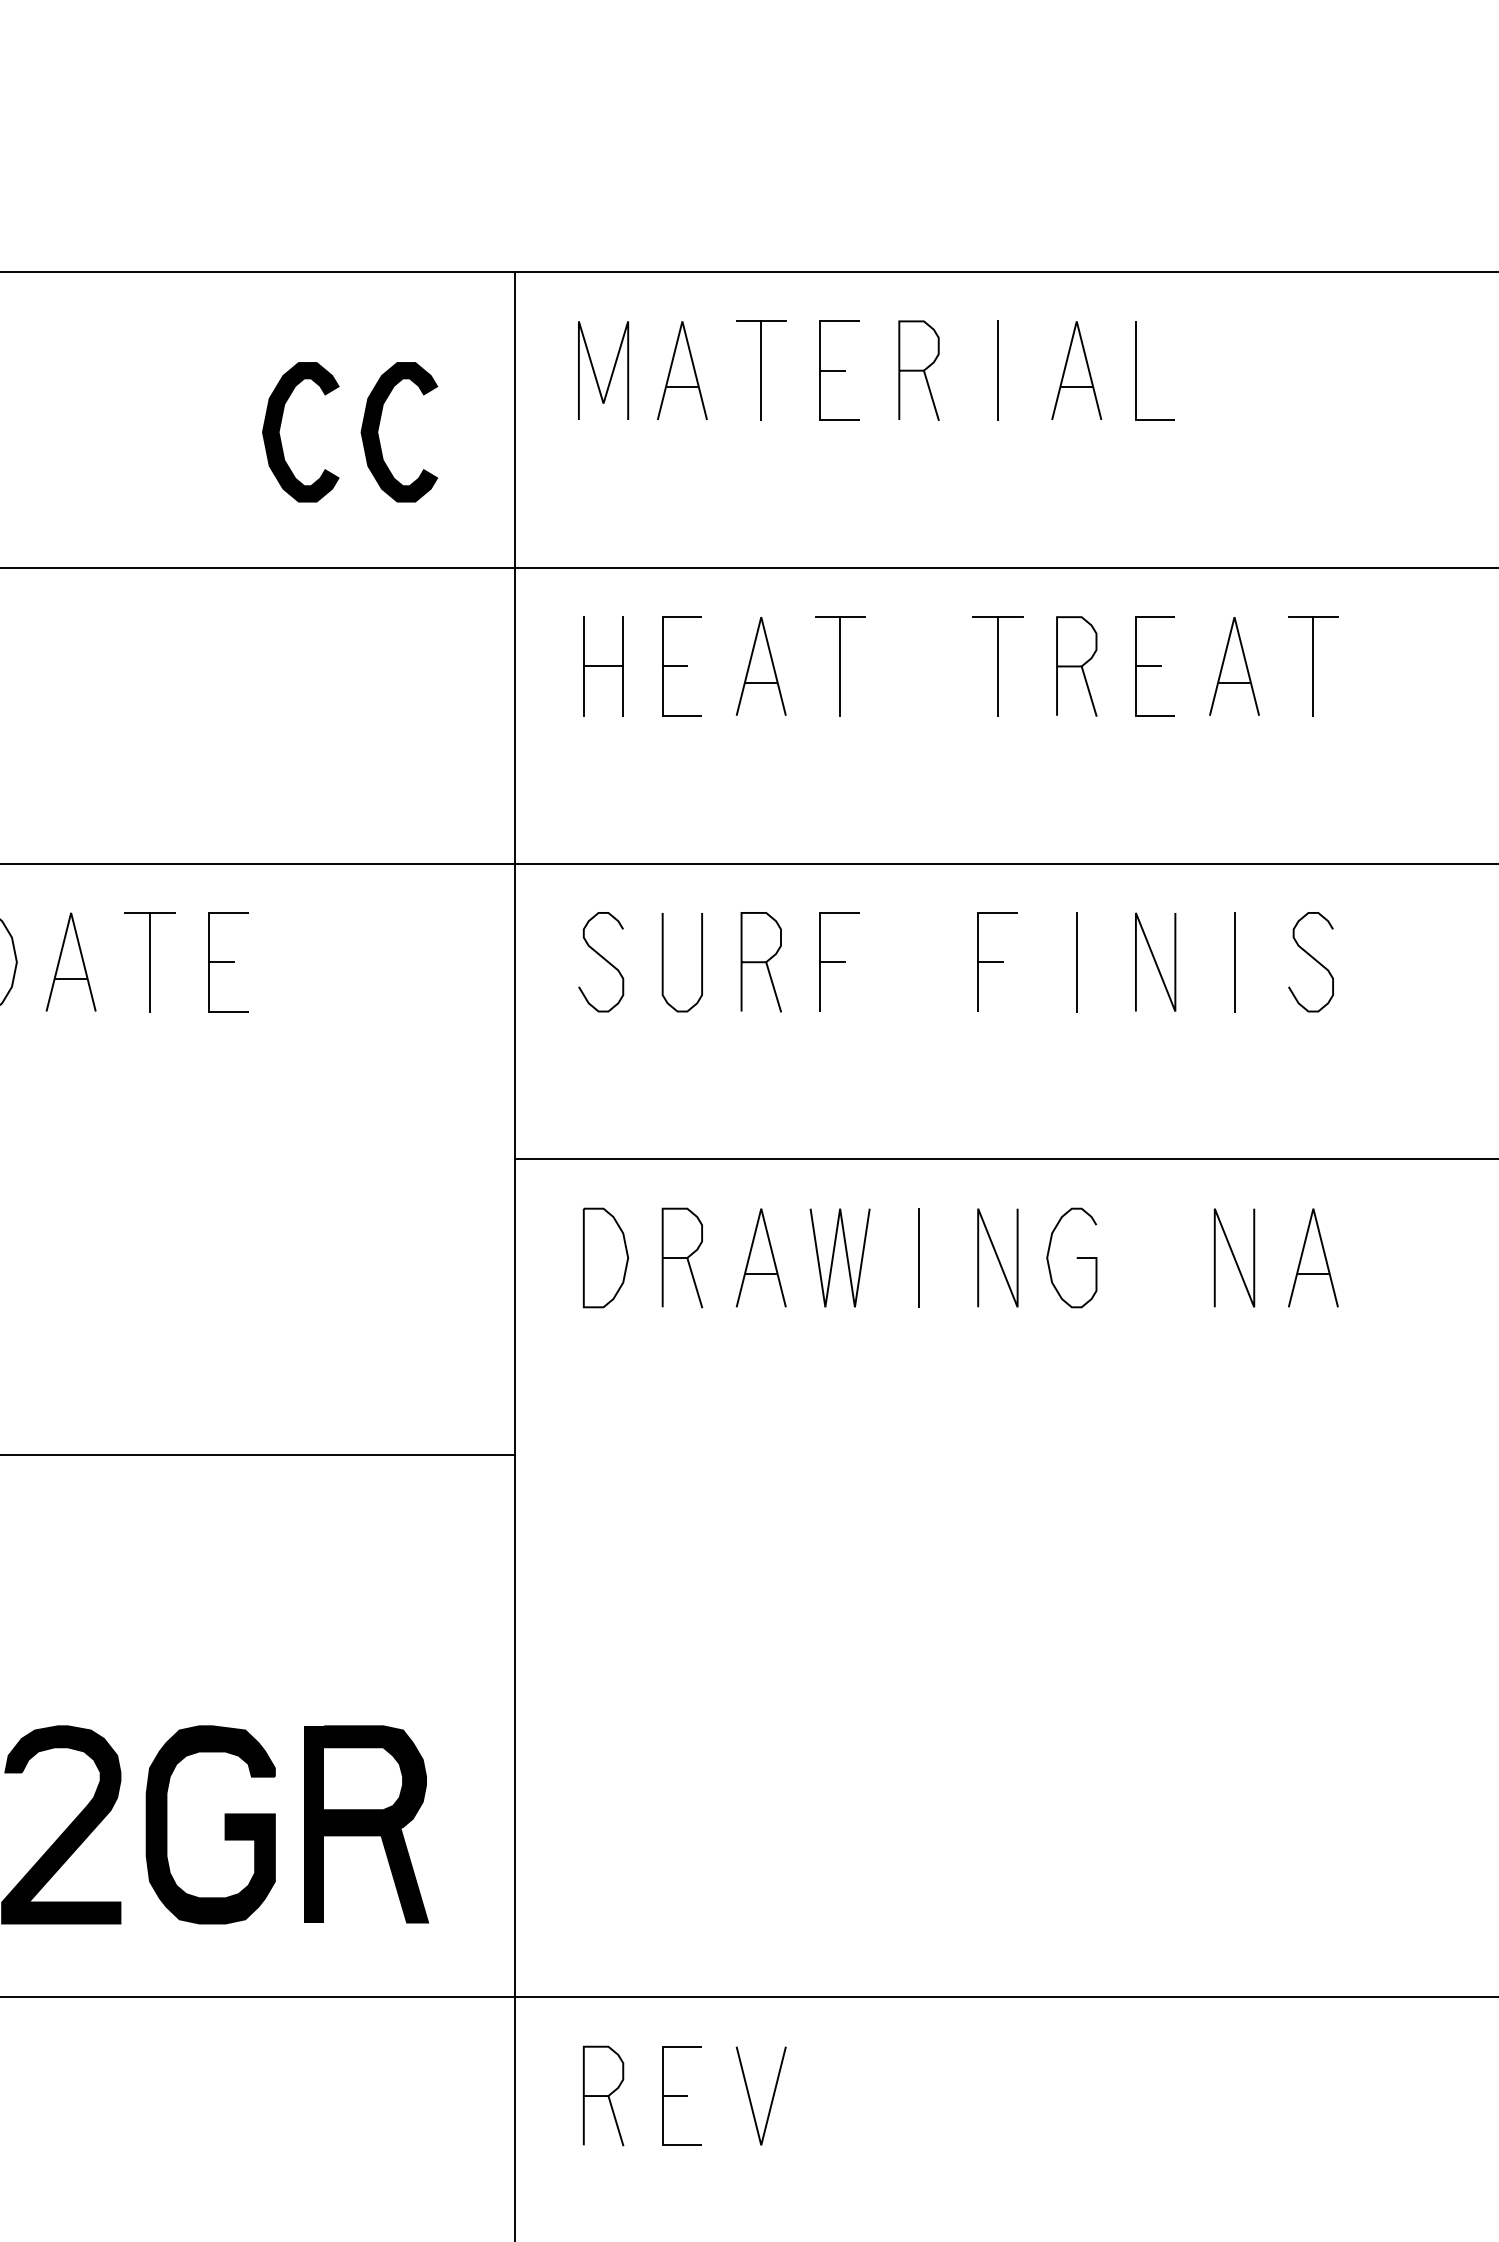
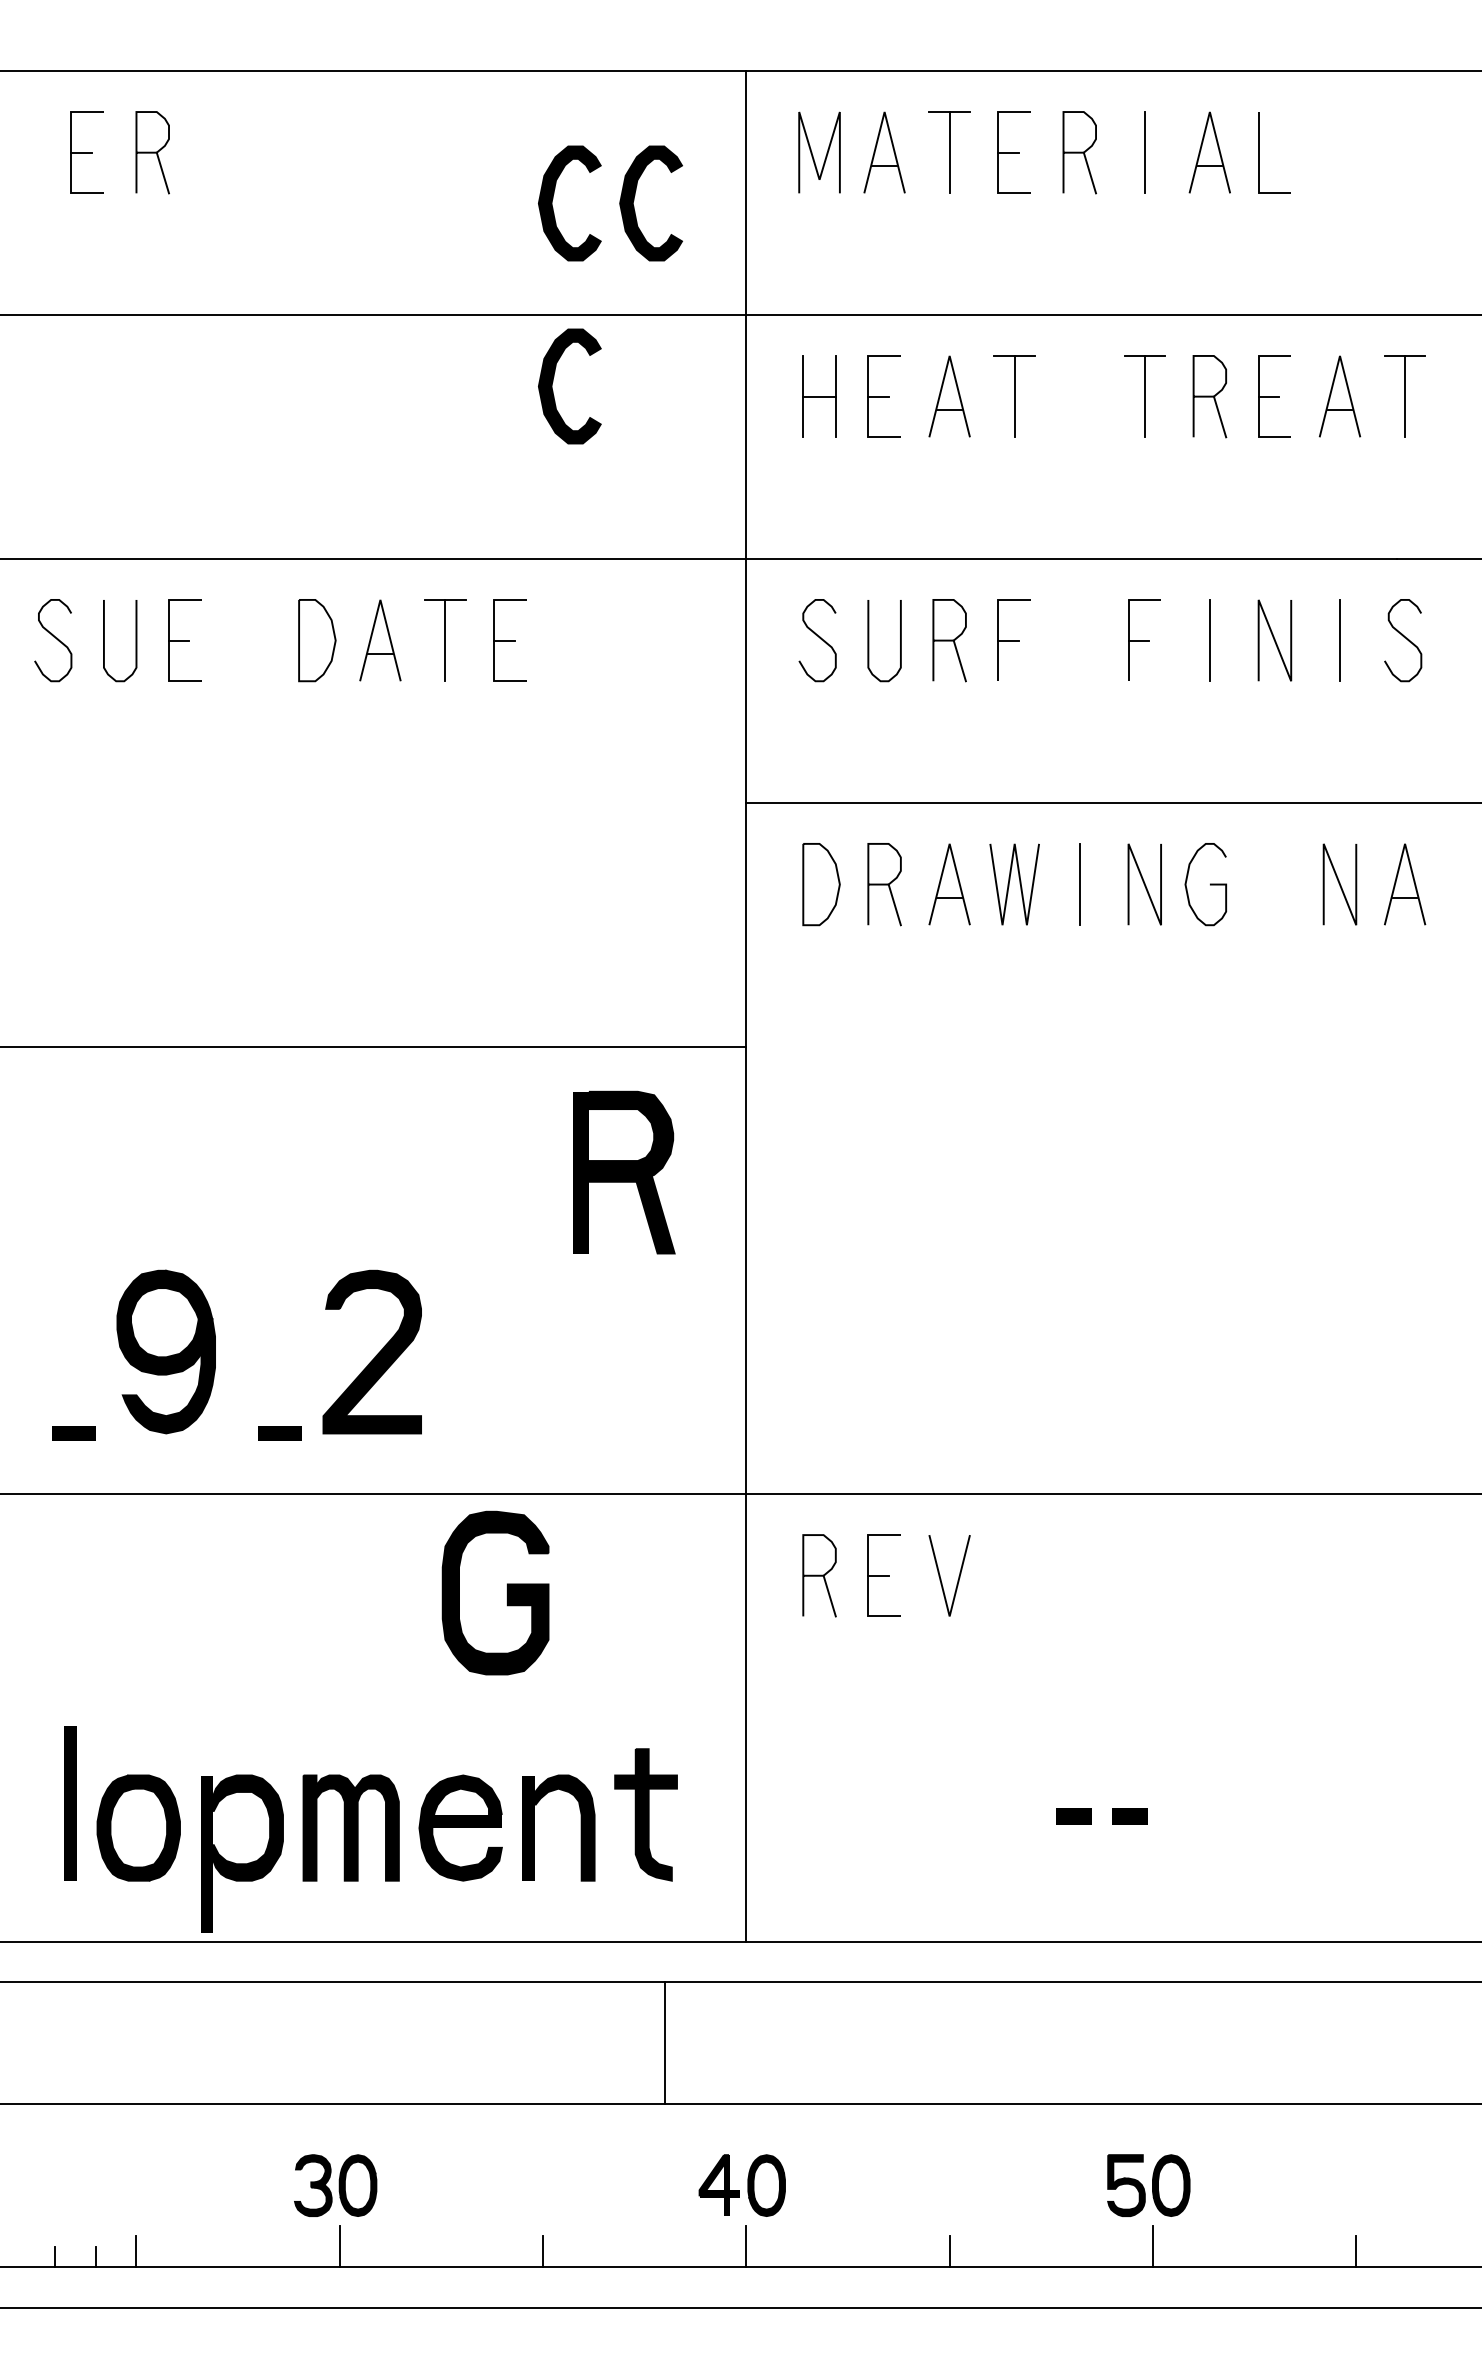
curve: (280, 649) -> (553, 382), added
part: (223, 1824) -> (506, 1592), moved
part: (367, 1824) -> (624, 1172), moved

